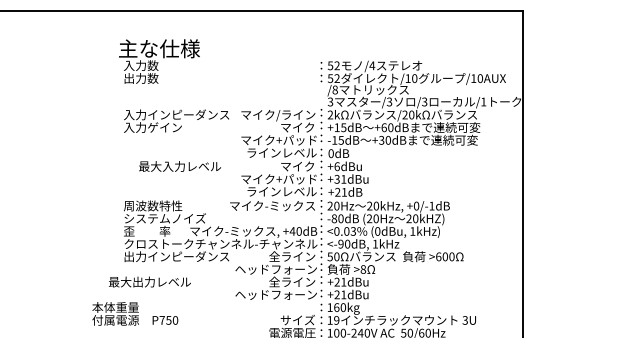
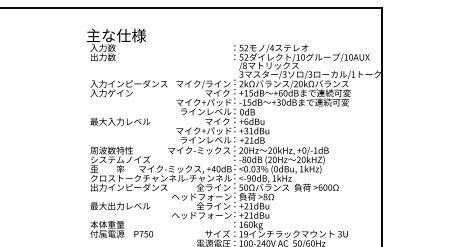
text: (180, 166) -> (120, 121), moved
text: (149, 281) -> (120, 205), moved
text: (134, 312) -> (121, 228), moved

